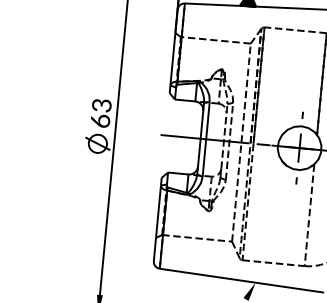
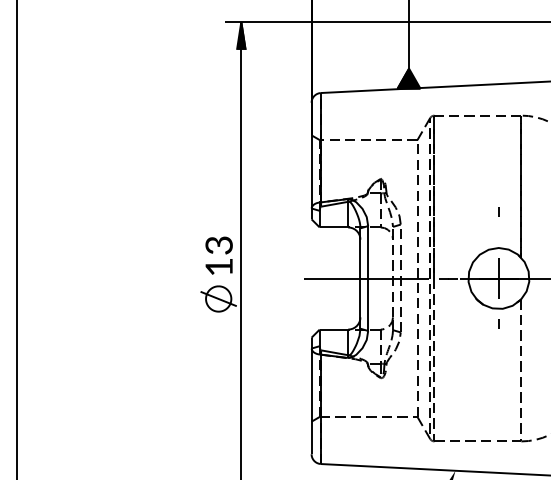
line: (302, 115) -> (498, 211), moved
text: (99, 120) -> (218, 266), 63 -> 13

